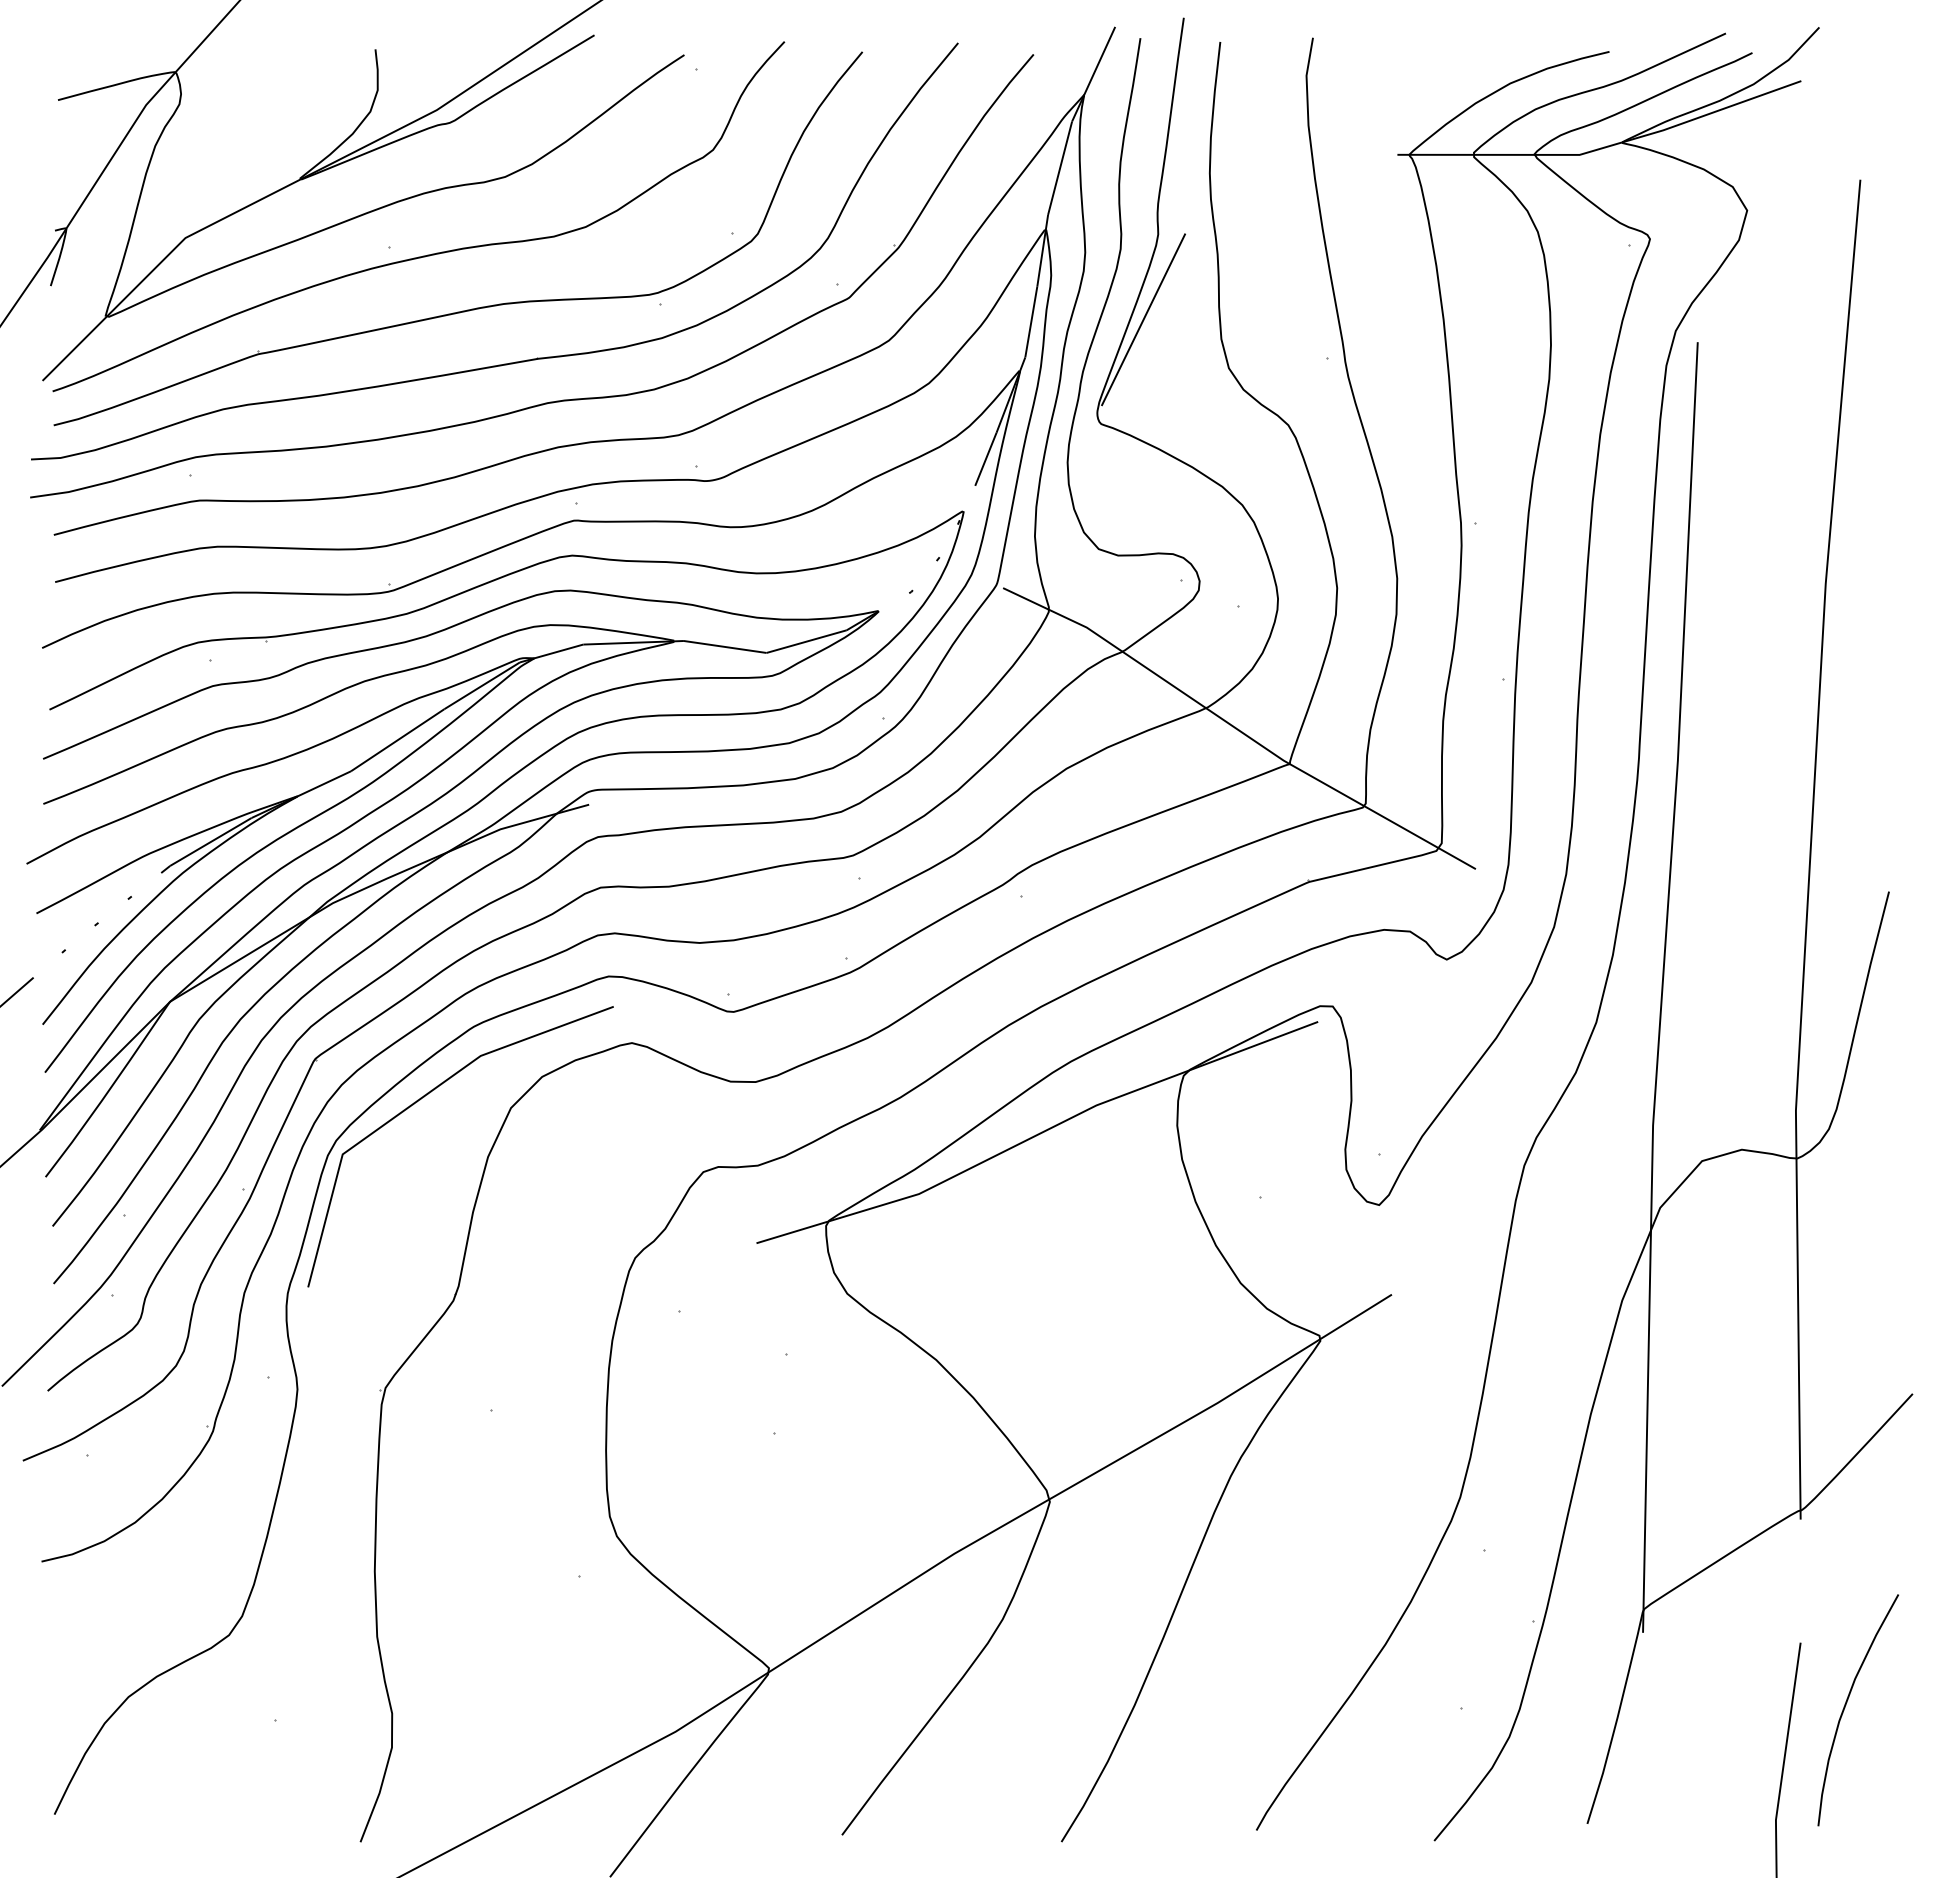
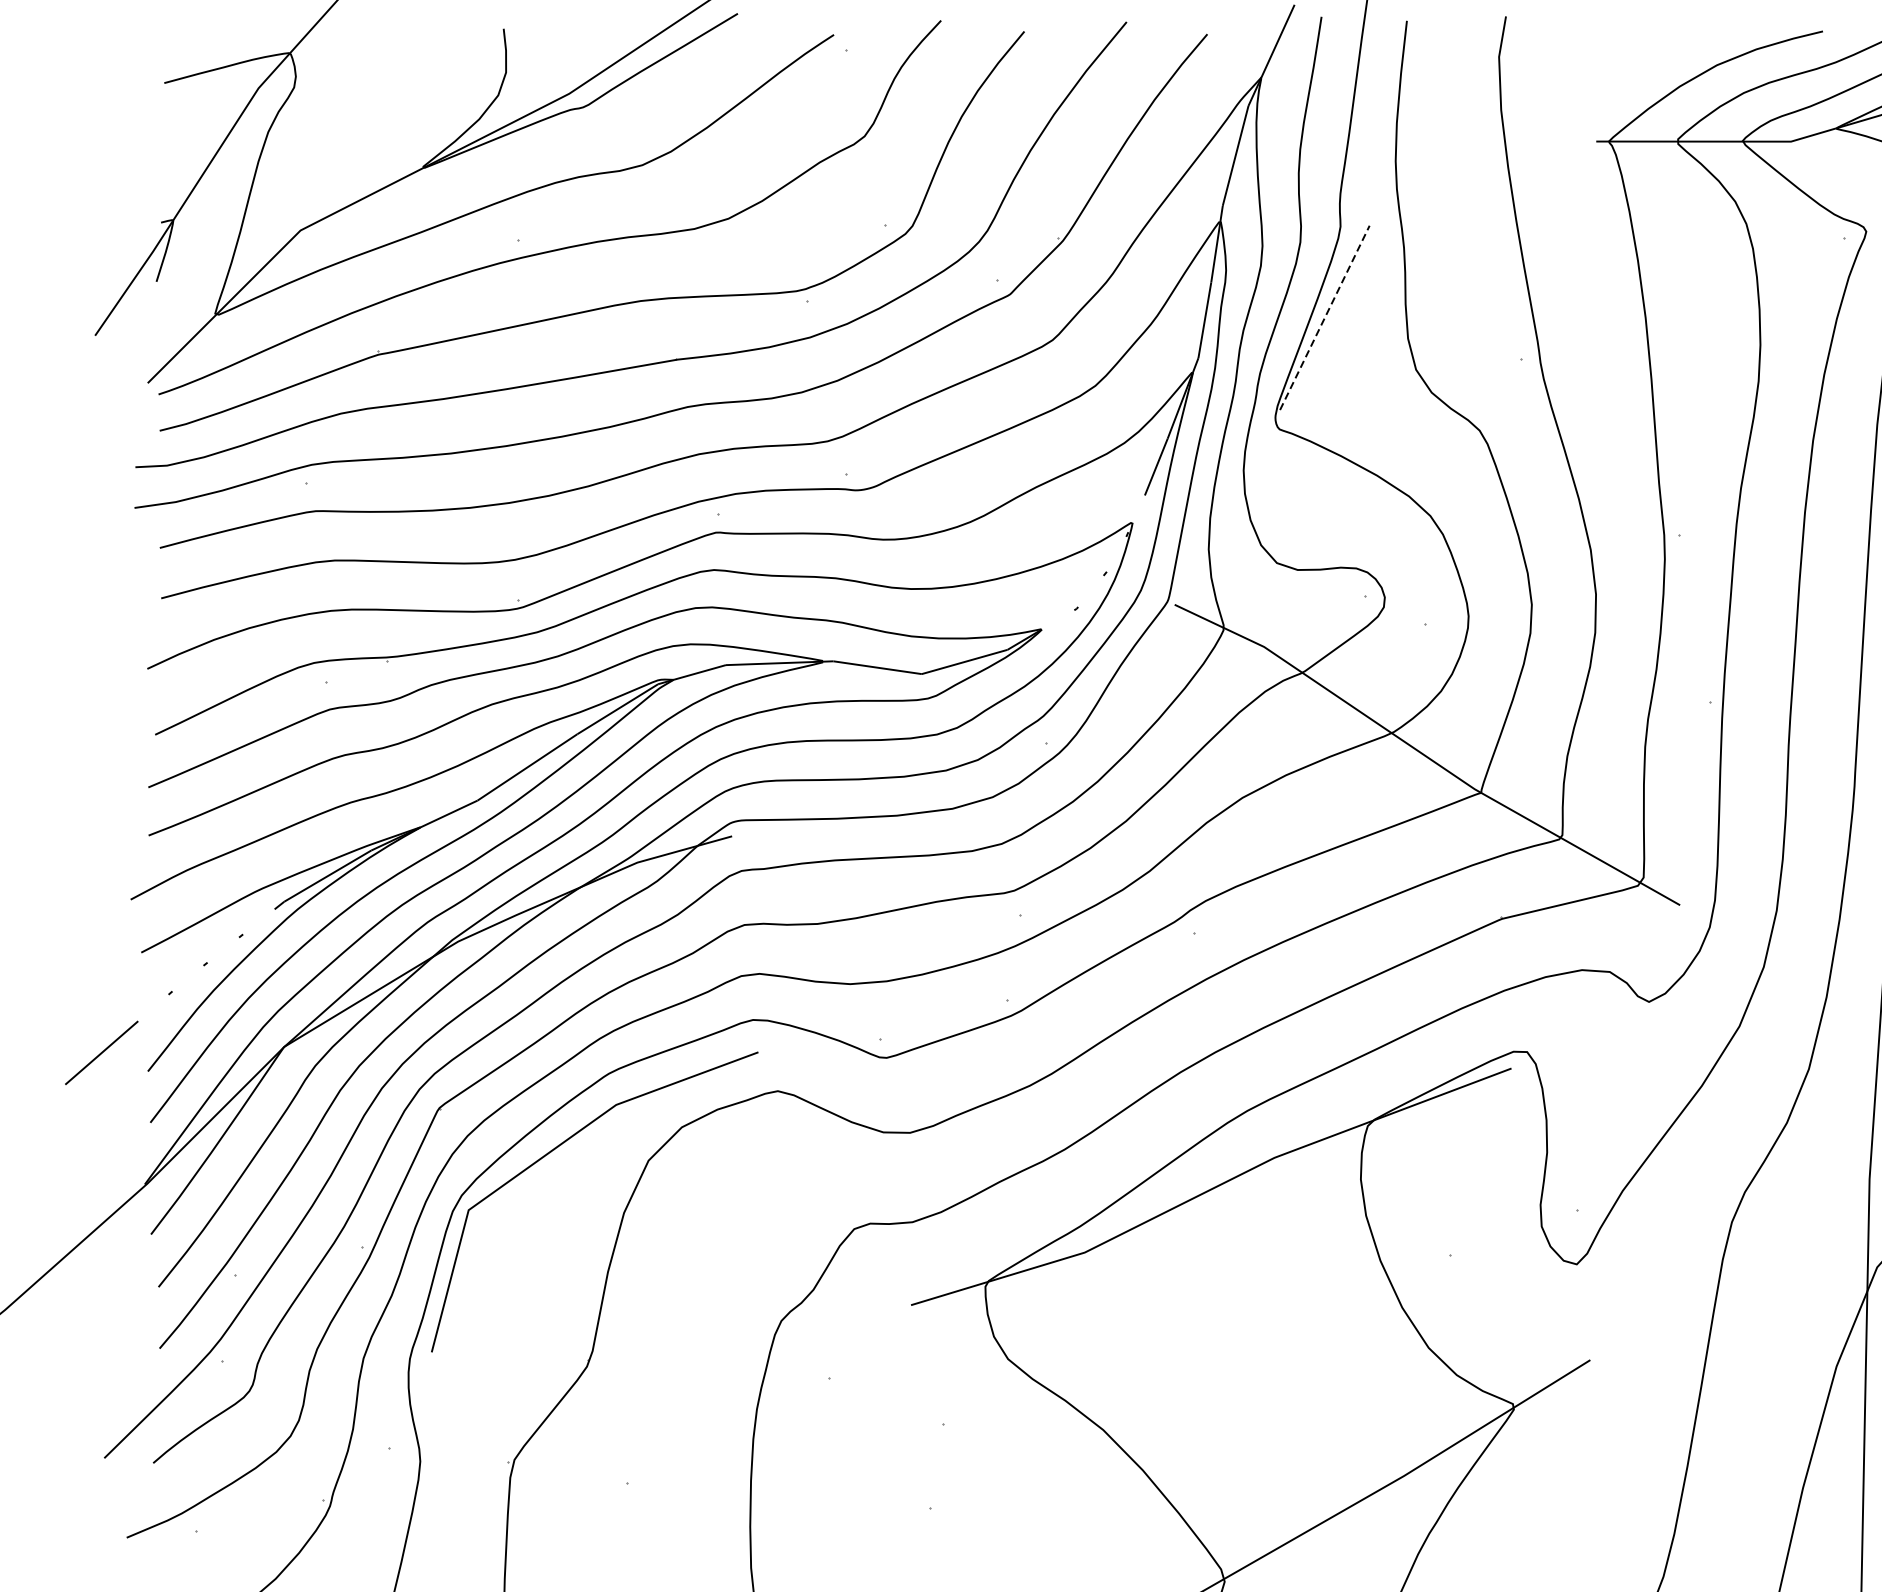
line: (1143, 319) -> (1324, 317), solid -> dashed

